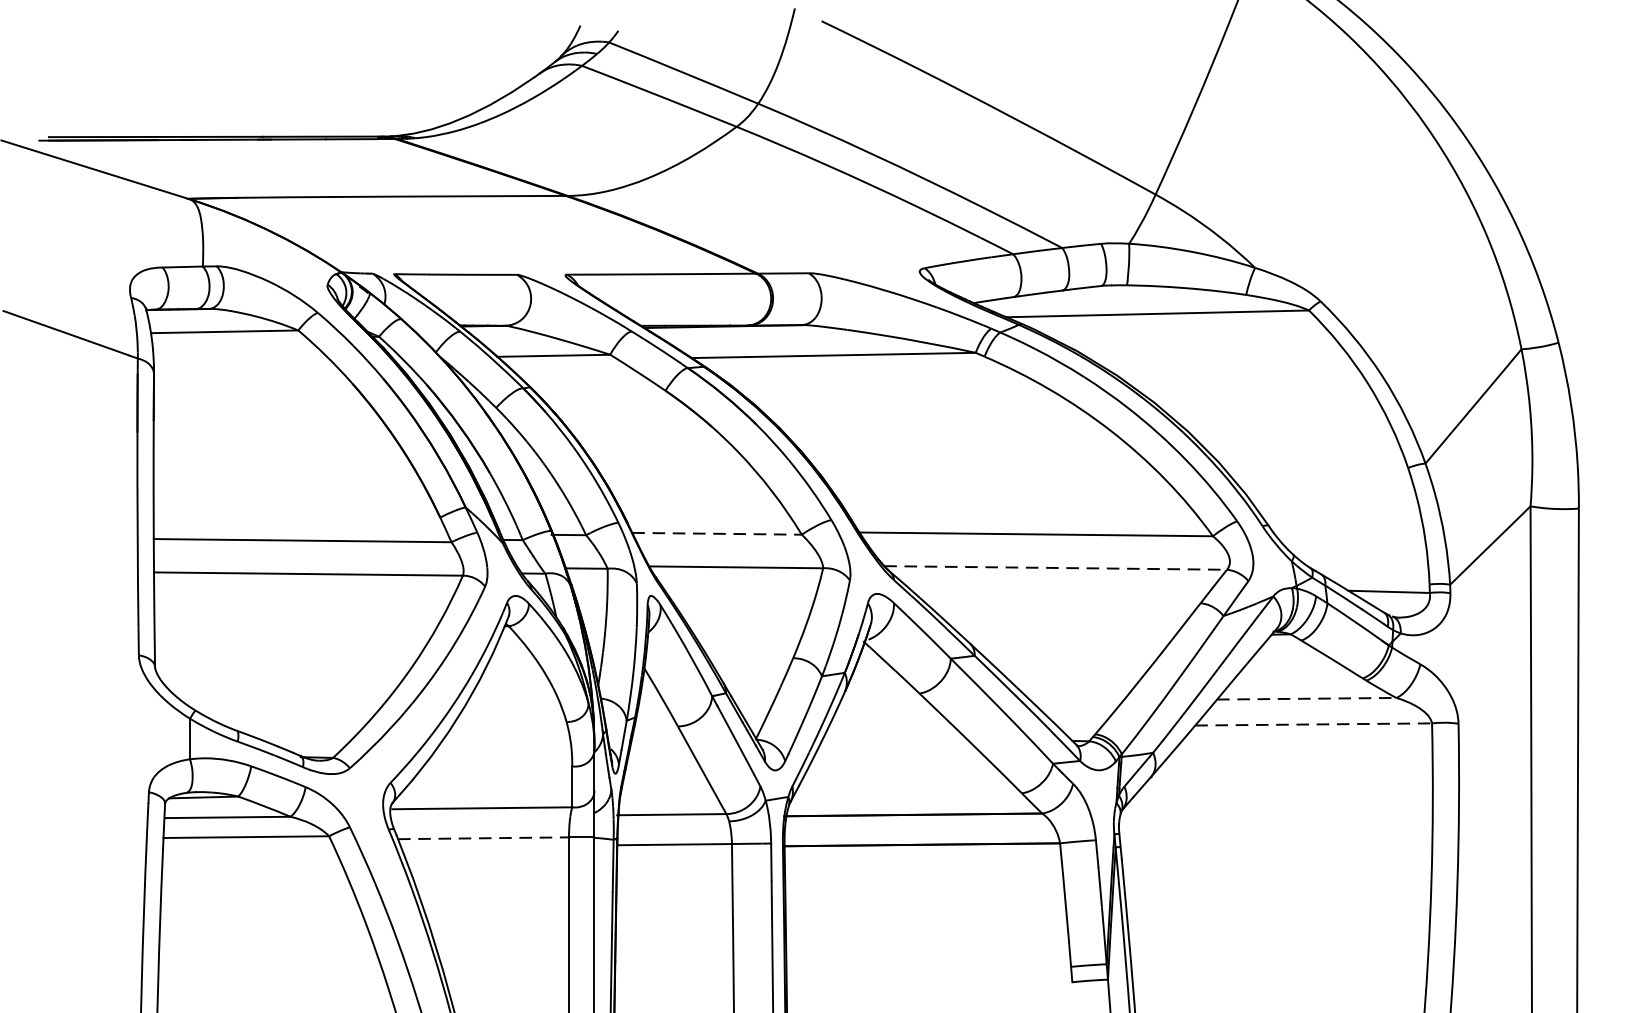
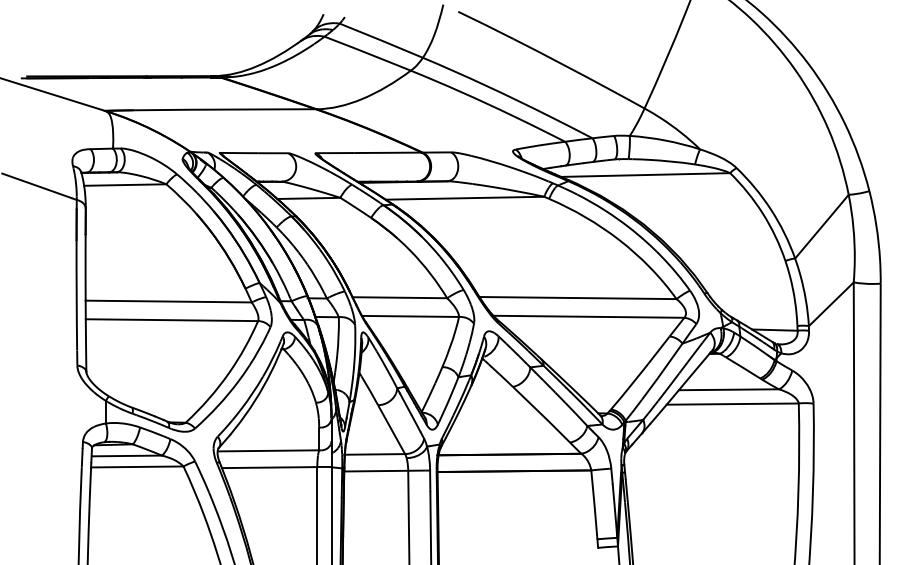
line: (718, 533) -> (400, 297), dashed -> solid
line: (1055, 567) -> (588, 316), dashed -> solid
line: (1307, 698) -> (729, 389), dashed -> solid
line: (1315, 725) -> (733, 404), dashed -> solid
line: (483, 838) -> (269, 467), dashed -> solid

